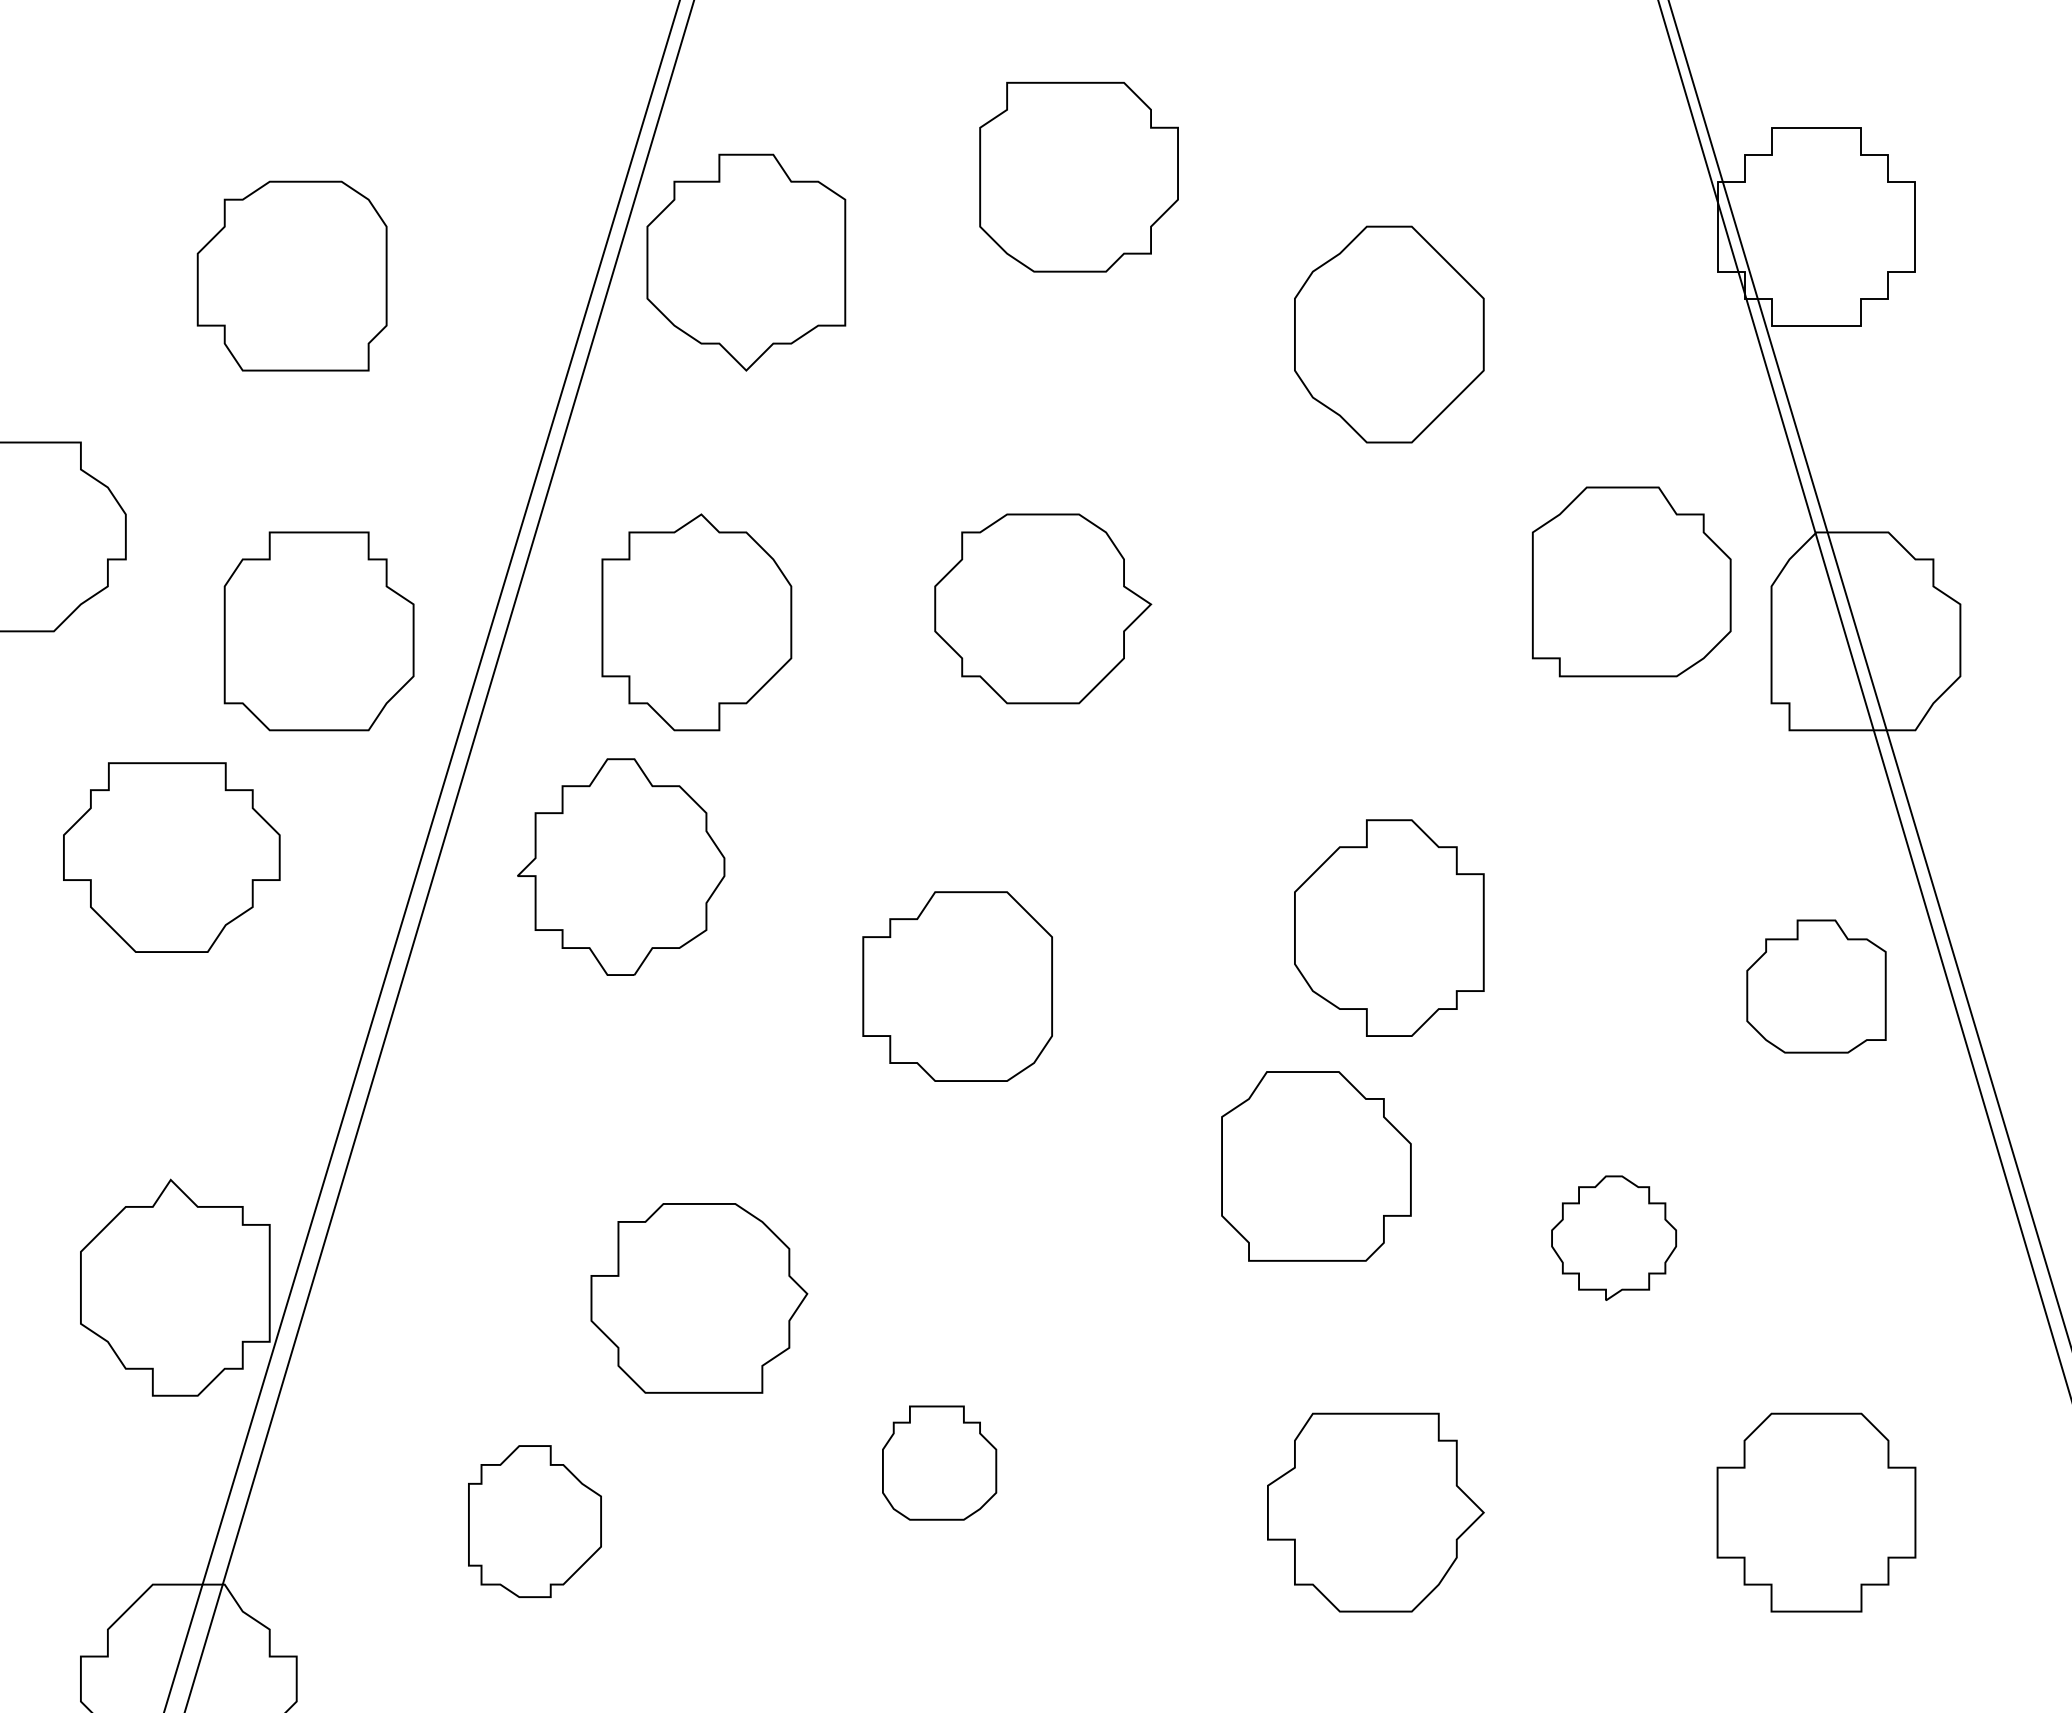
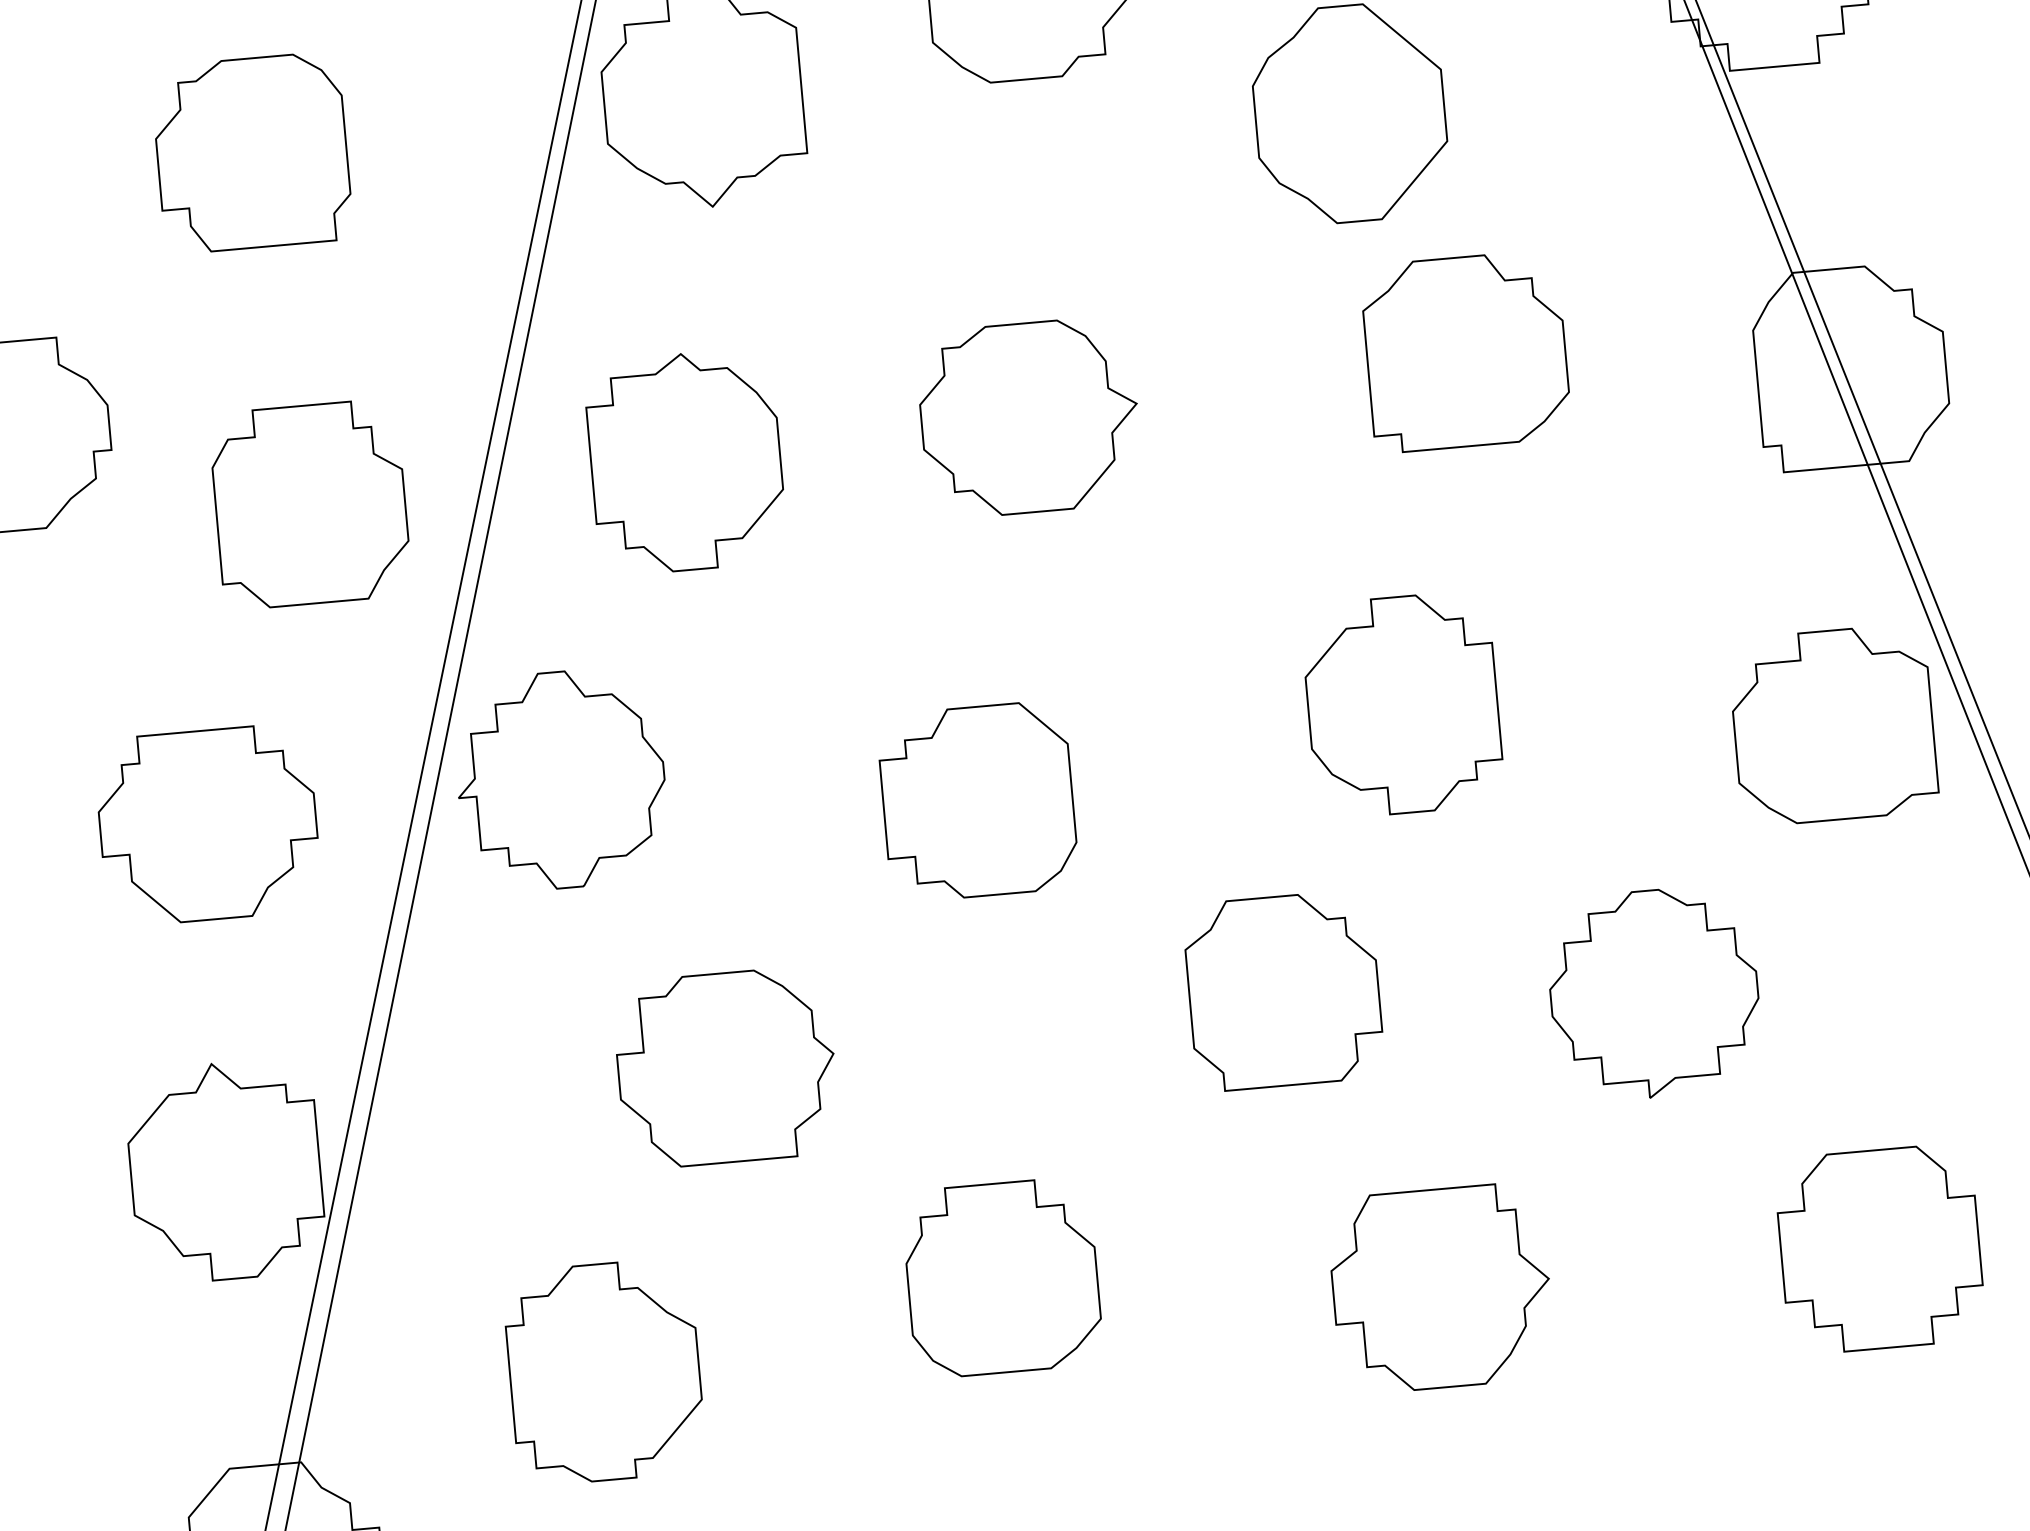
part: (1631, 581) -> (1465, 351), moved
part: (171, 857) -> (207, 825), moved
part: (621, 866) -> (561, 779), moved
part: (1816, 986) -> (1833, 725), size x1.43
part: (1316, 1166) -> (1283, 991), moved
part: (1613, 1238) -> (1653, 994), size x1.67
part: (699, 1298) -> (726, 1067), moved
part: (939, 1462) -> (1002, 1277), size x1.67
part: (534, 1521) -> (604, 1371), size x1.43

